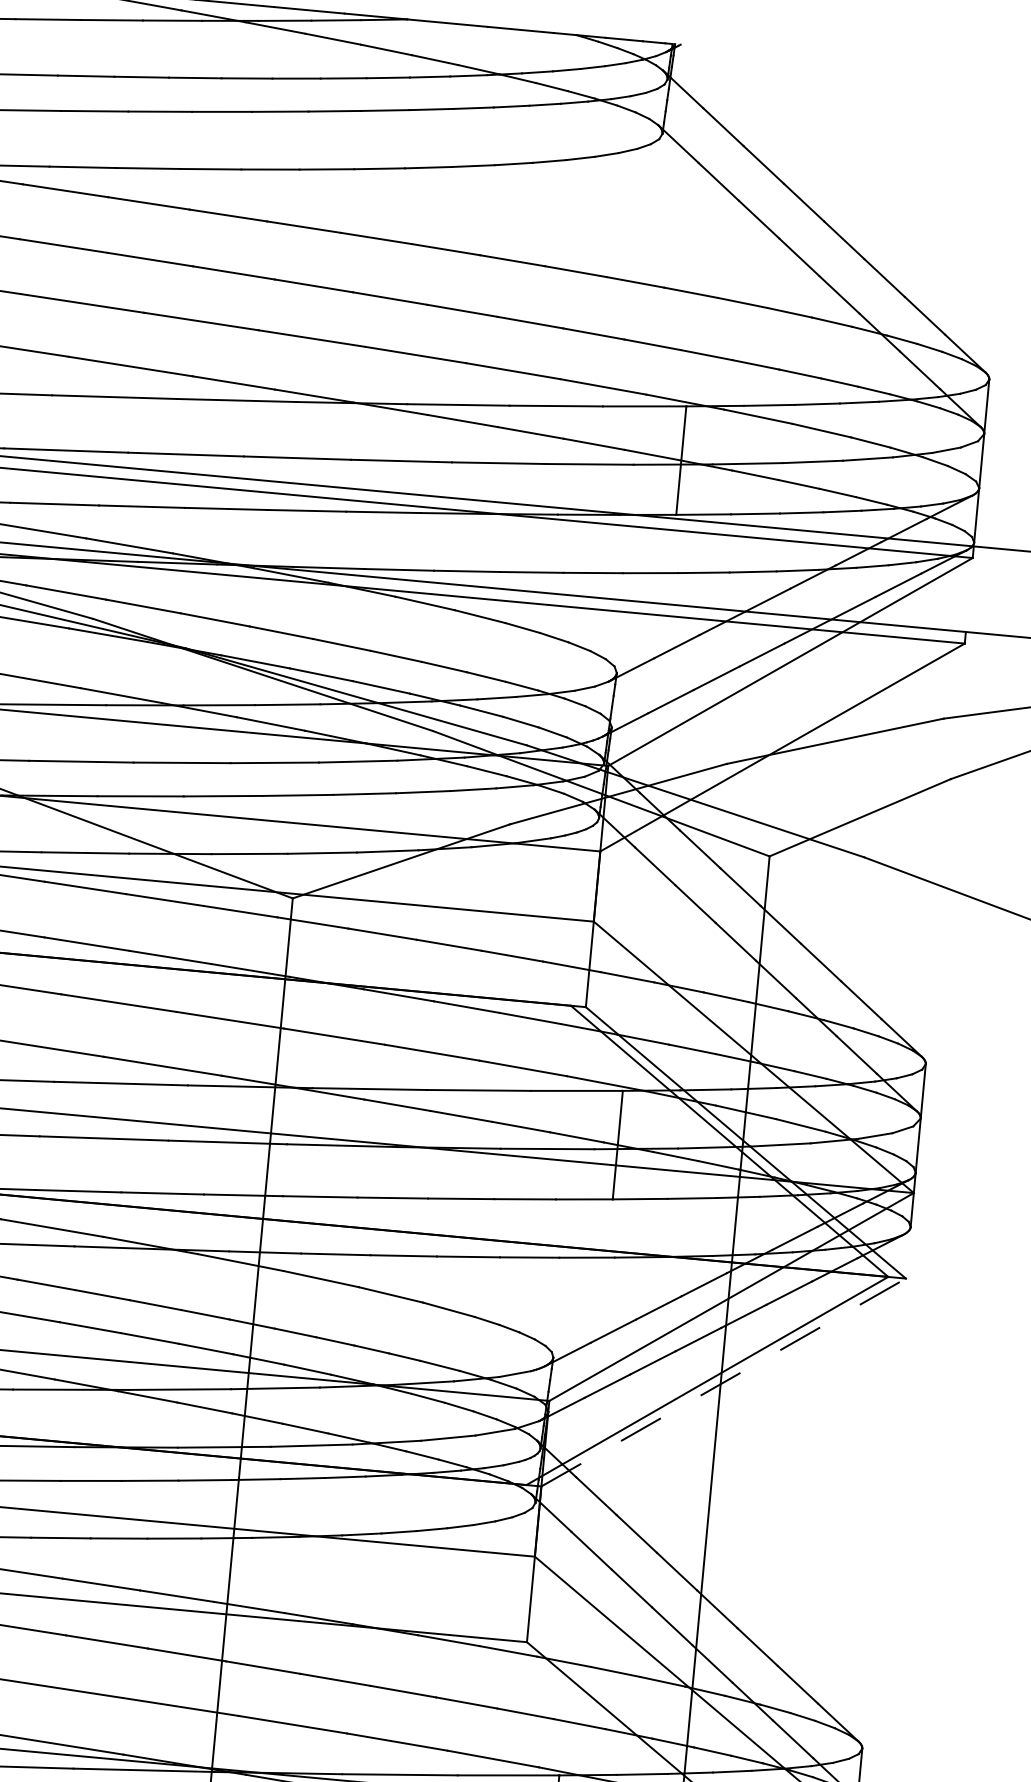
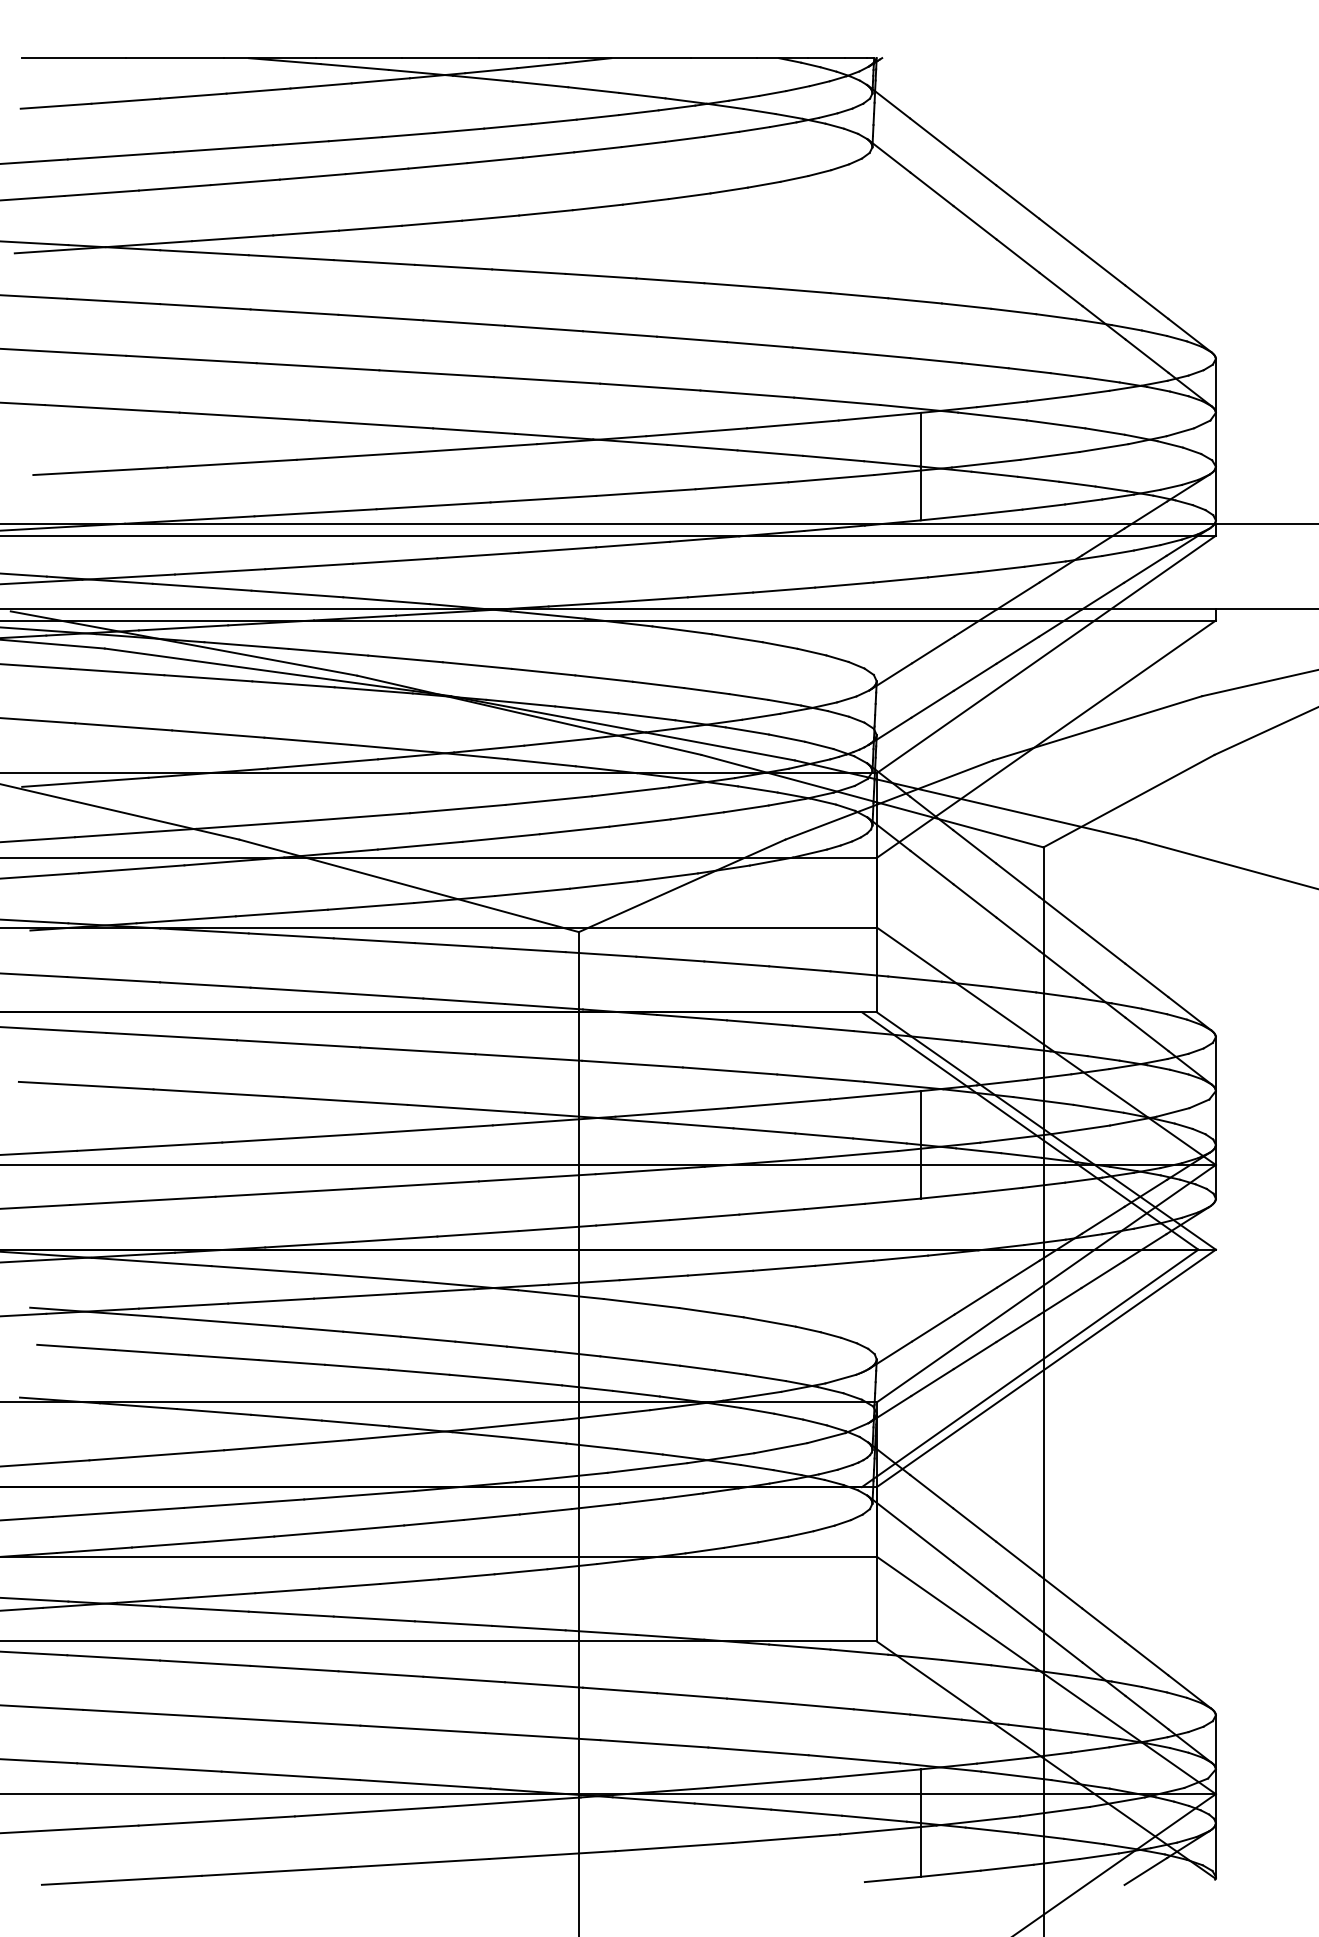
line: (723, 1382) -> (1046, 1368), dashed -> solid

